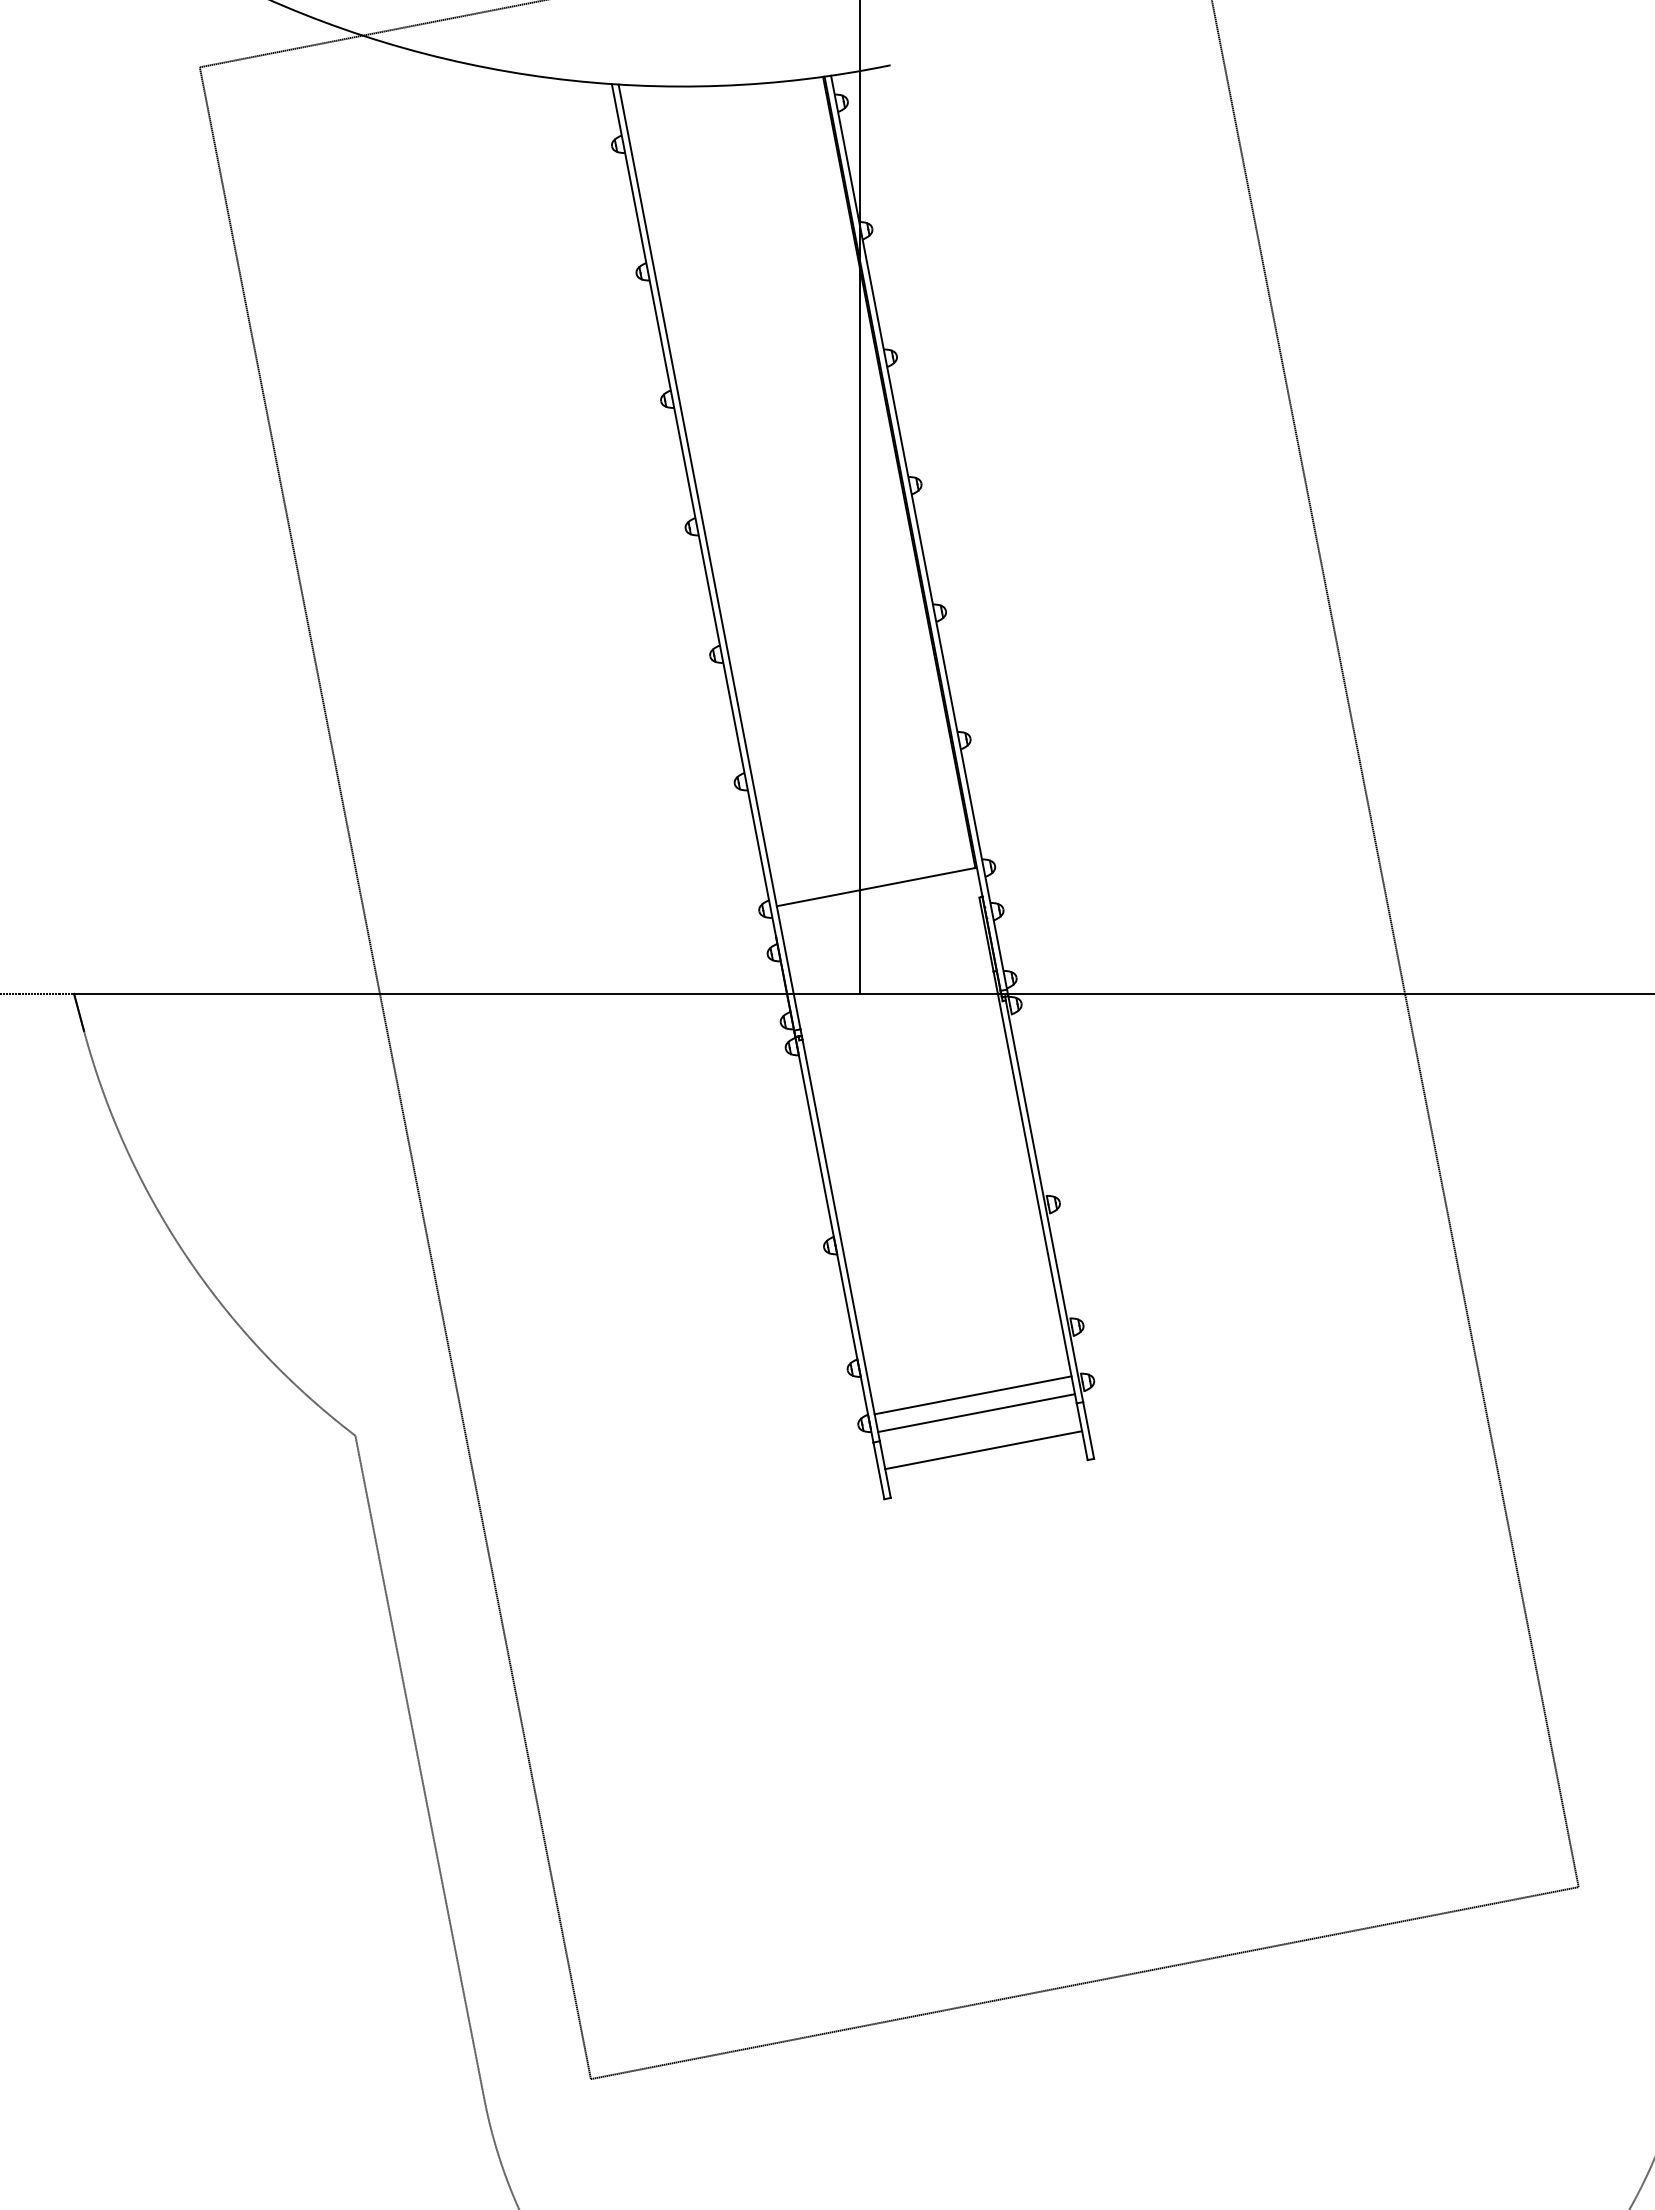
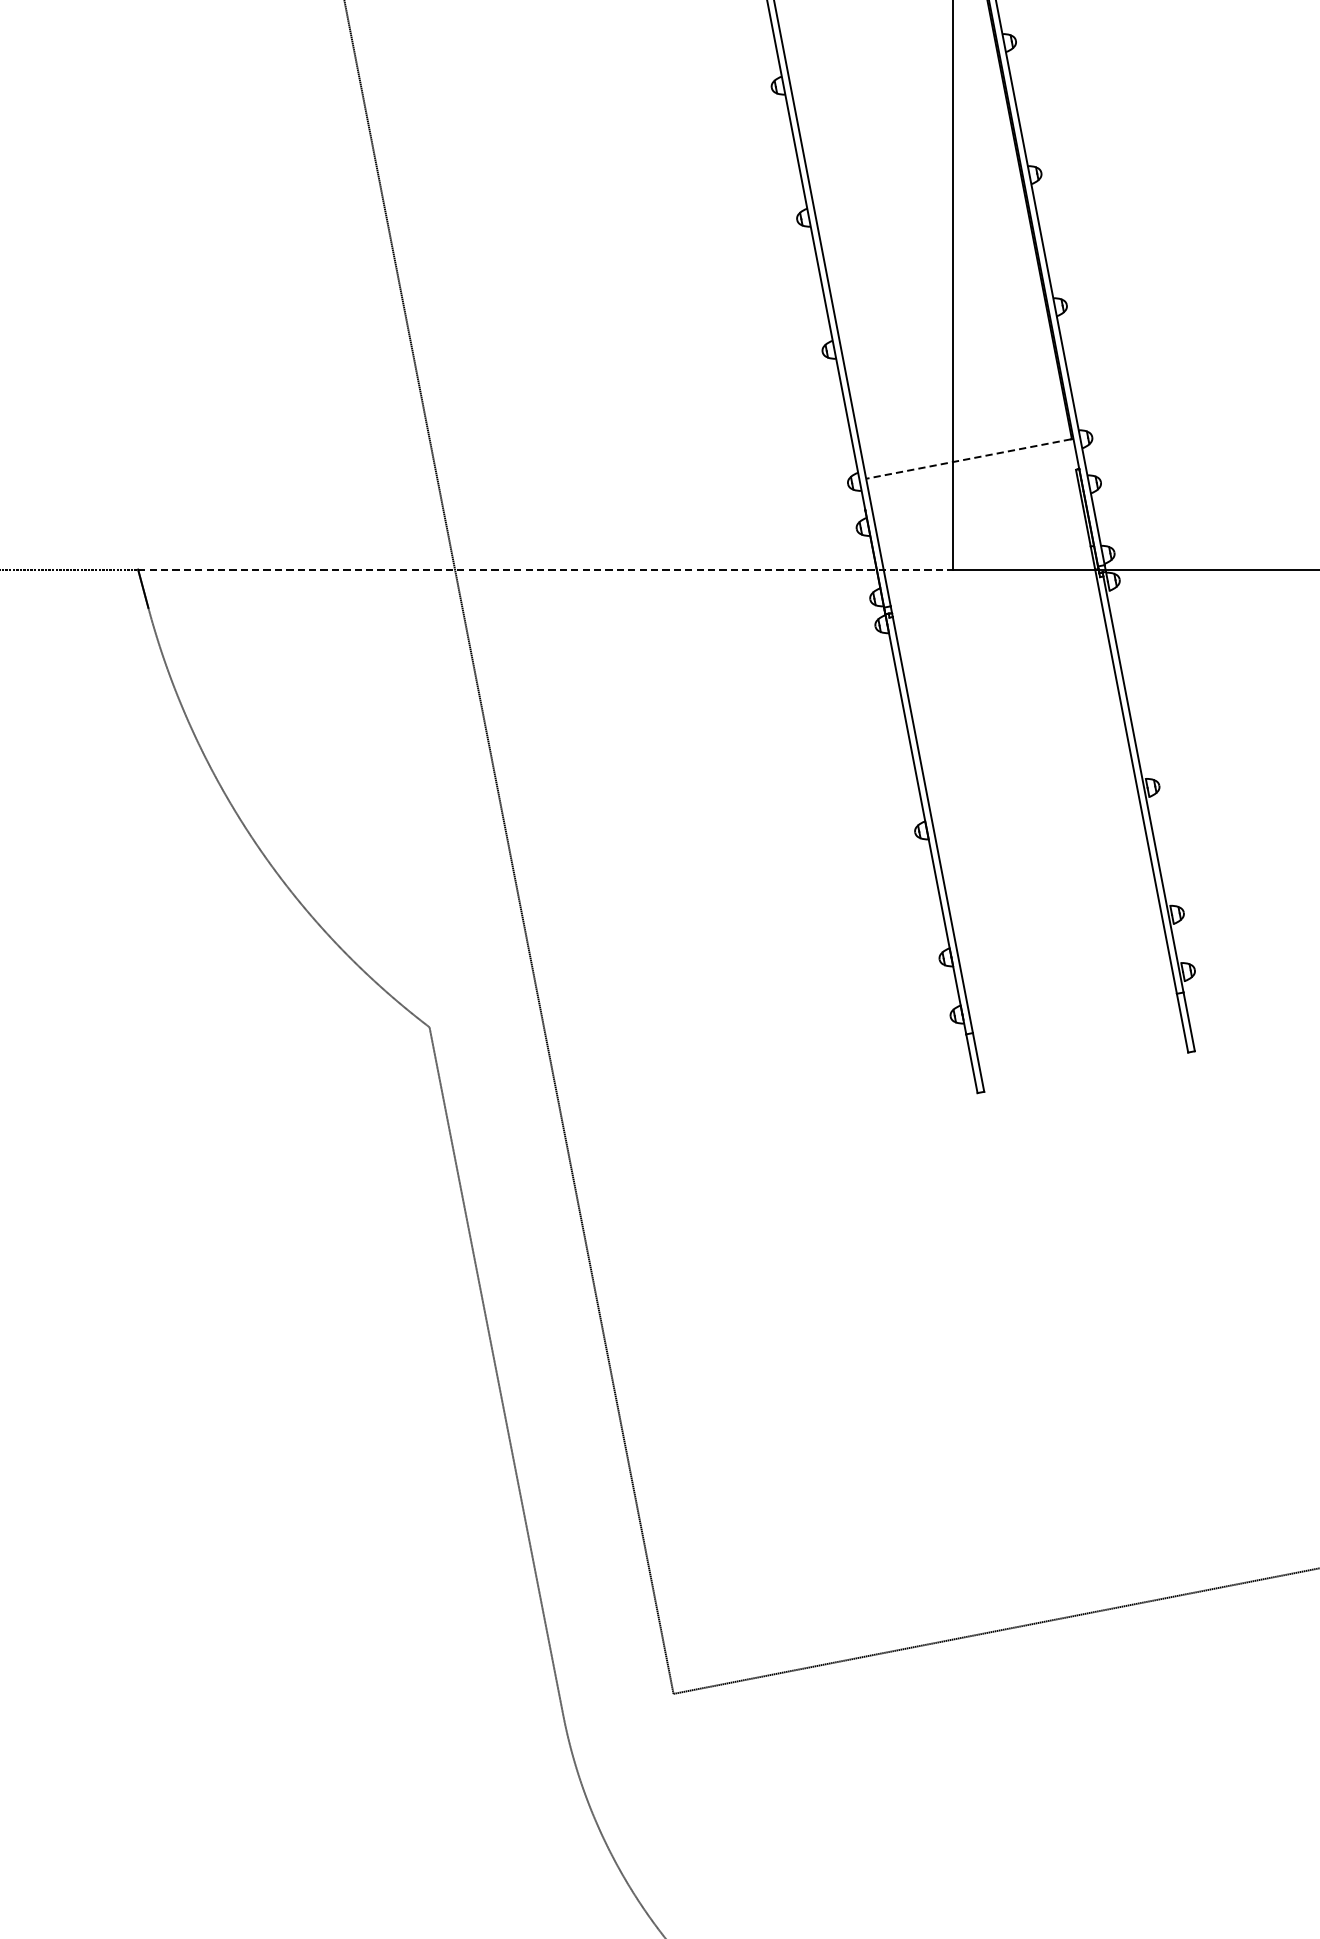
line: (875, 887) -> (968, 459), solid -> dashed
line: (467, 993) -> (545, 569), solid -> dashed
line: (972, 1395) -> (1068, 985), removed
line: (976, 1413) -> (1073, 1004), removed
line: (983, 1450) -> (1080, 1042), removed

